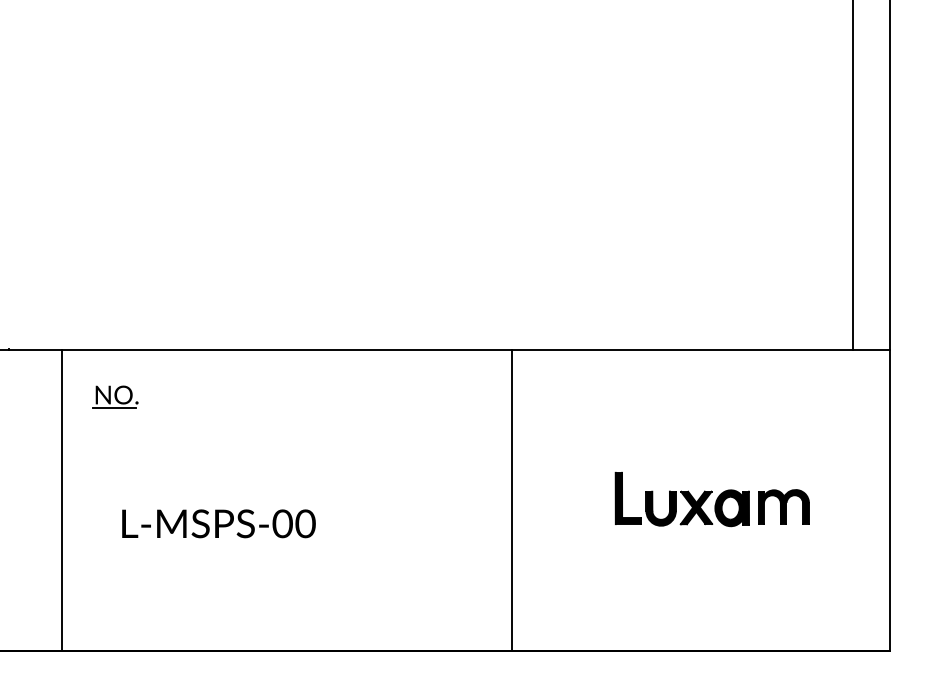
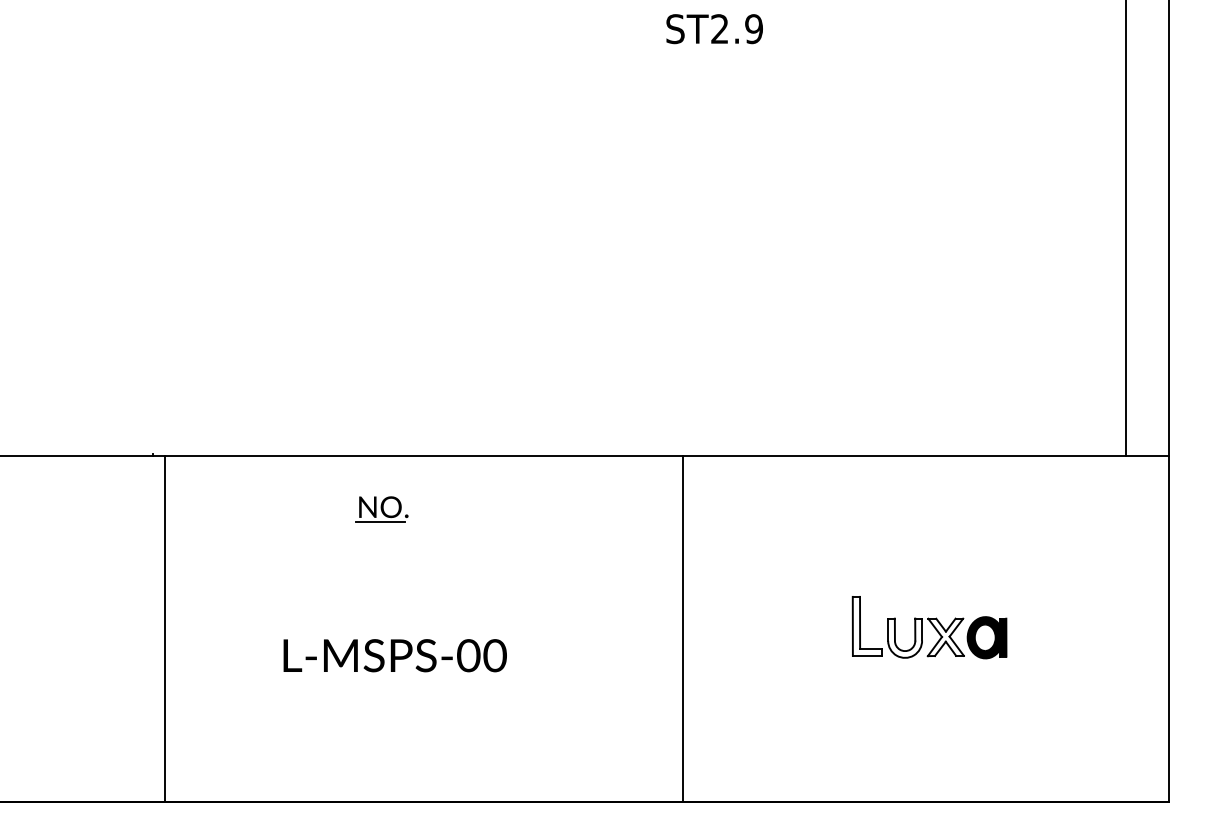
part: (115, 397) -> (381, 509), moved
fill: (628, 498) -> (867, 626), removed
line: (61, 500) -> (164, 628), moved
line: (511, 500) -> (682, 628), moved
part: (783, 506) -> (1046, 635), removed
fill: (661, 508) -> (905, 637), removed
fill: (696, 508) -> (945, 637), removed

